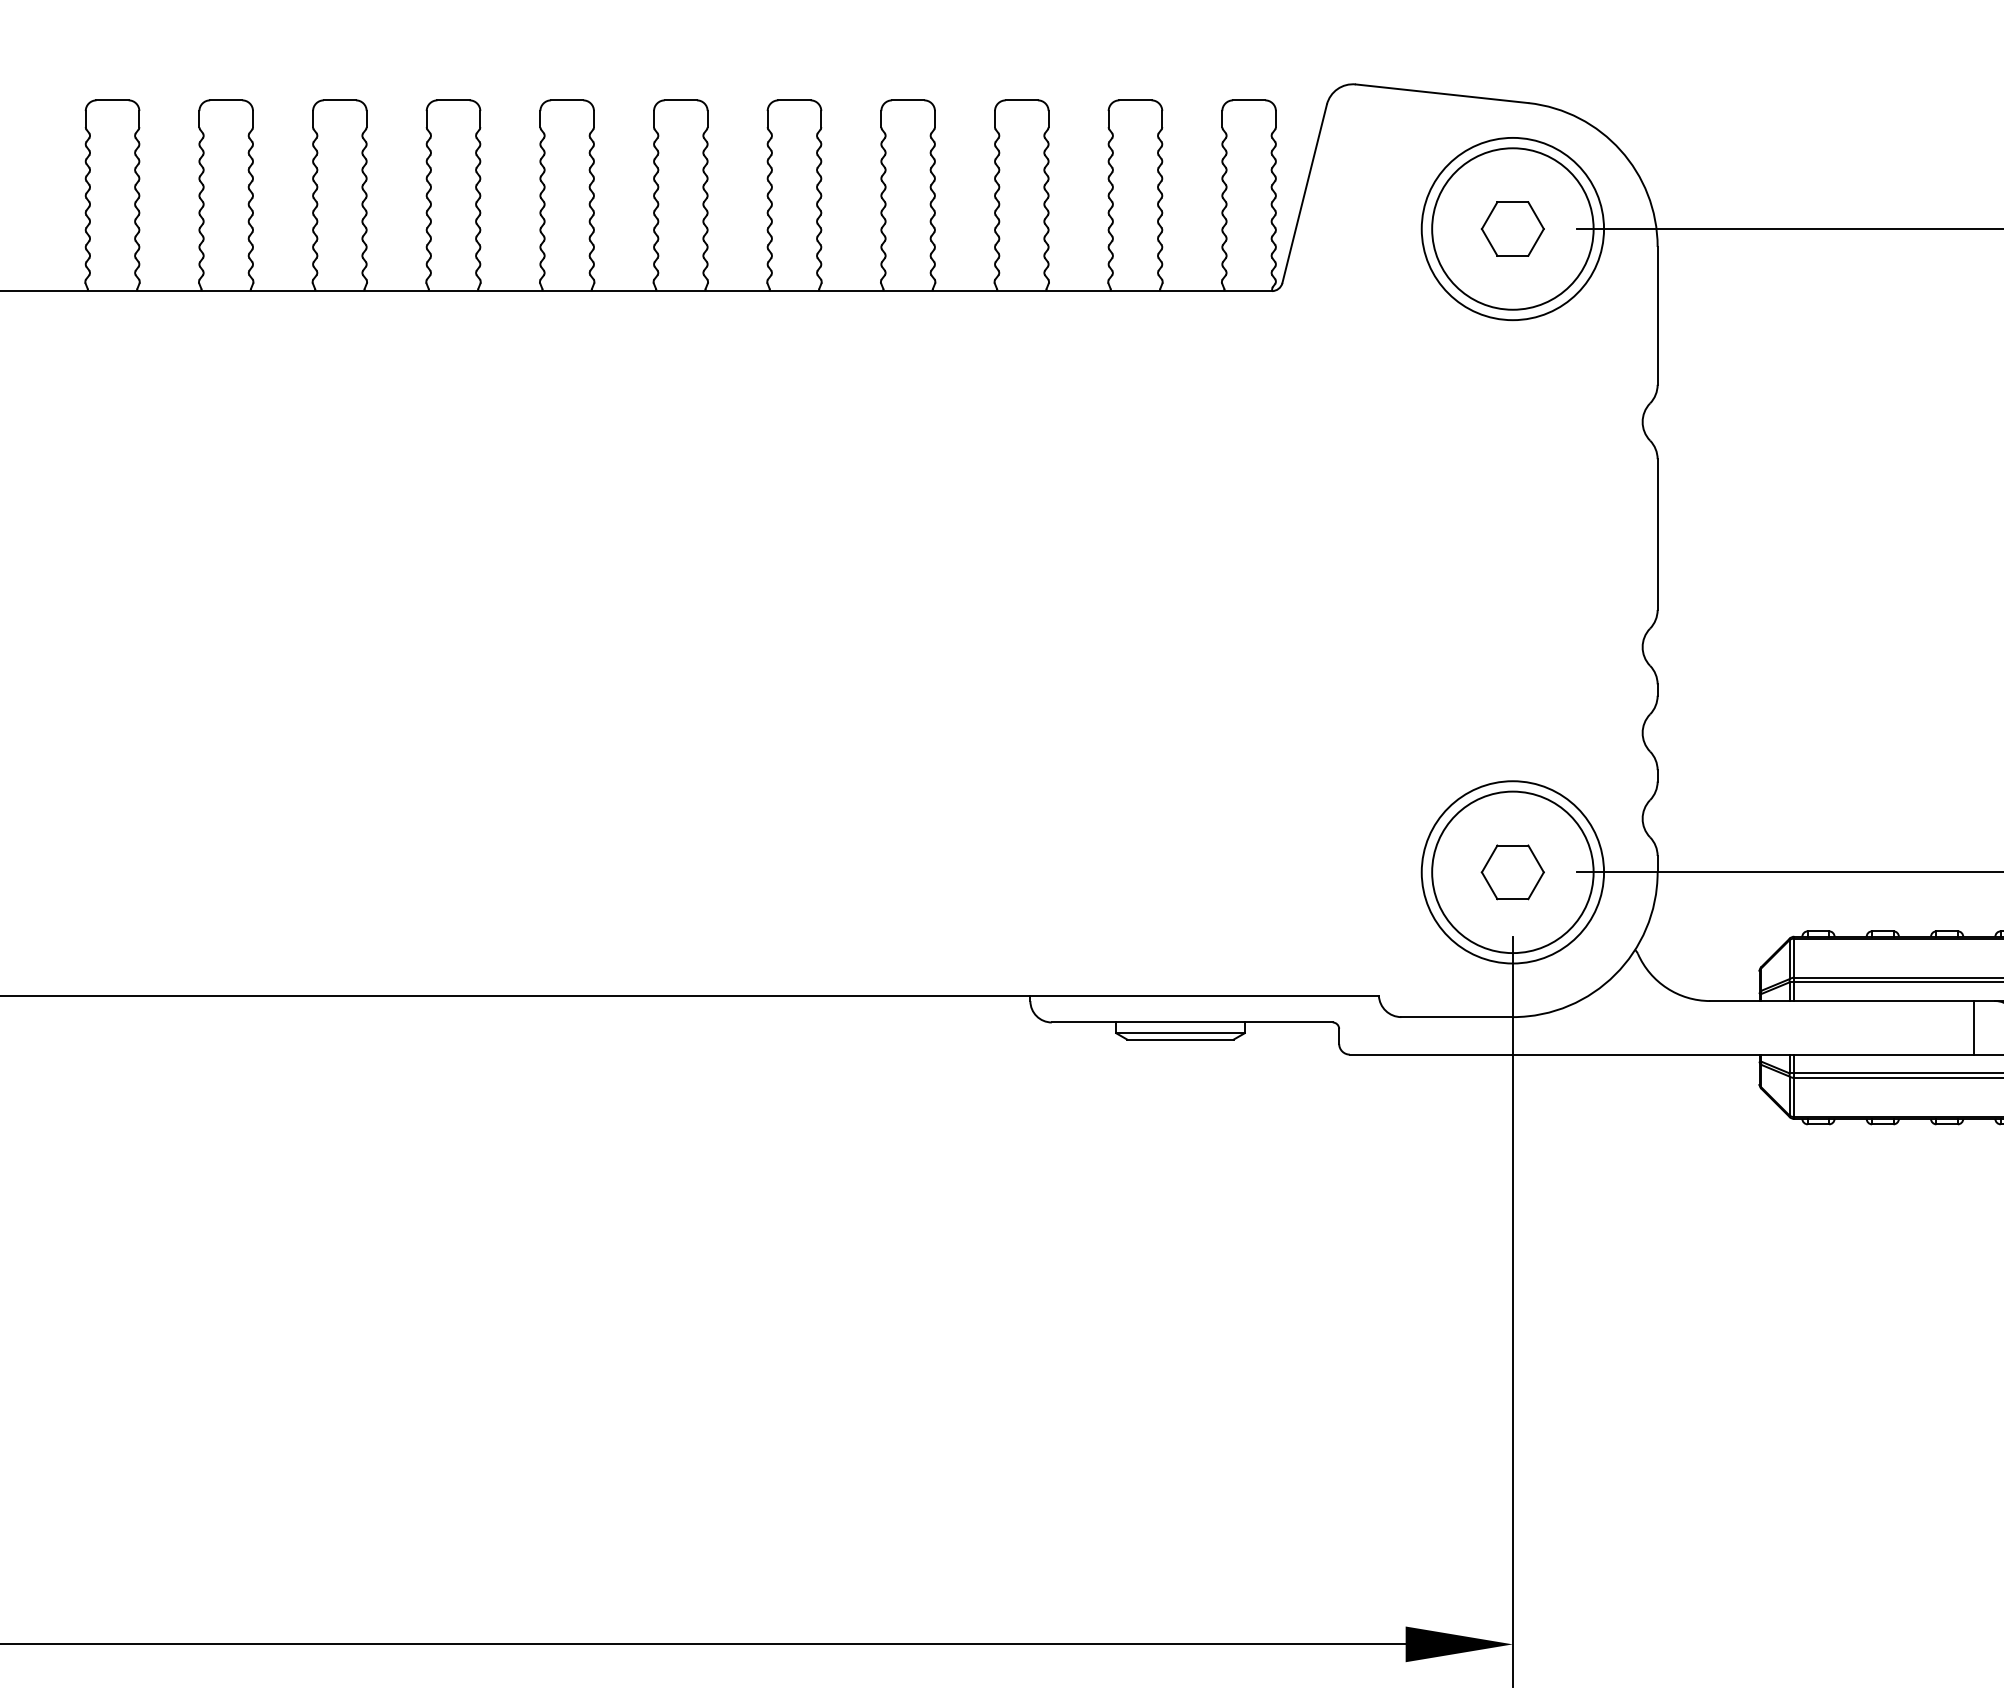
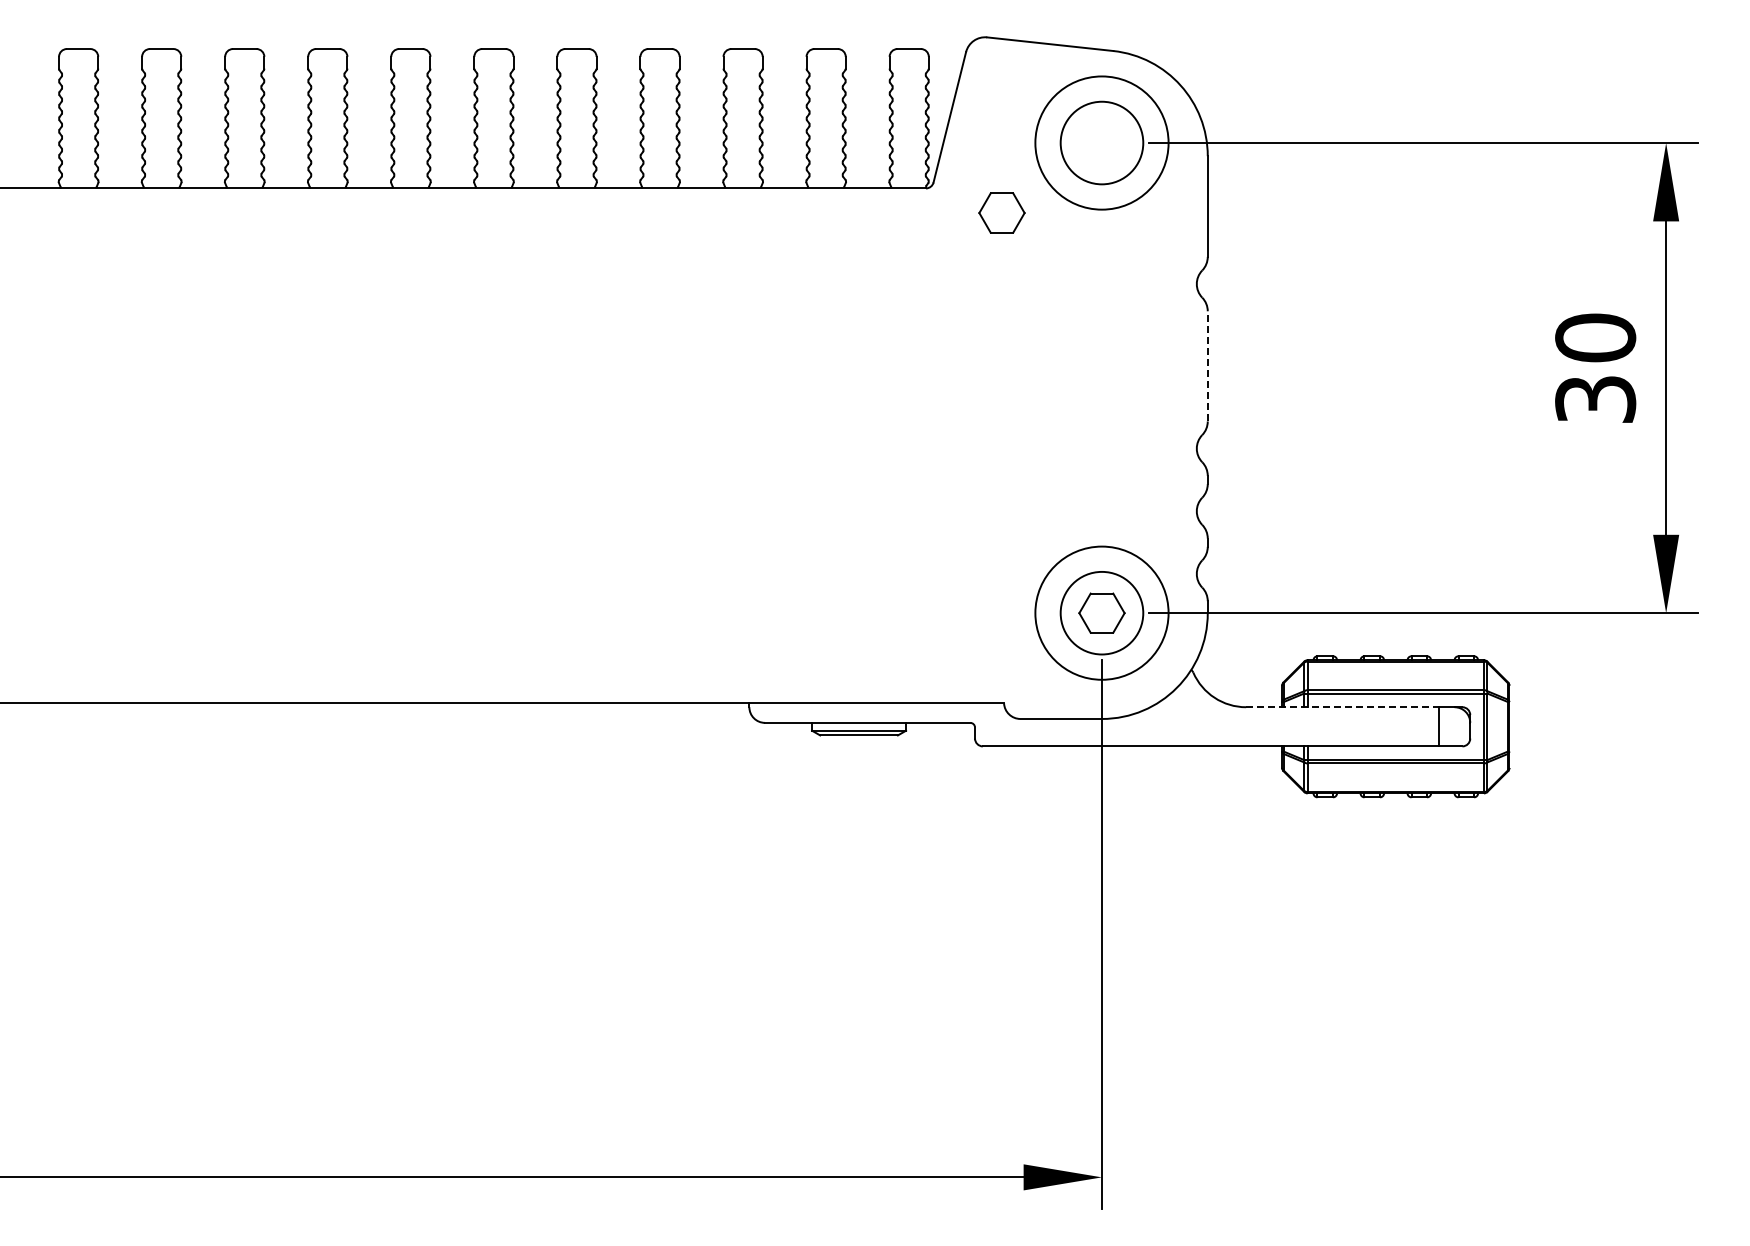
part: (1512, 228) -> (1001, 212), moved
circle: (1512, 229) -> (1101, 143), size x0.7
line: (1657, 533) -> (1207, 365), solid -> dashed
circle: (1512, 872) -> (1101, 613), size x0.7
line: (1843, 1001) -> (1343, 707), solid -> dashed

